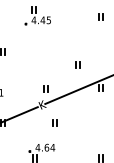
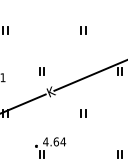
part: (77, 64) -> (82, 29), moved
part: (45, 88) -> (41, 71), moved
part: (54, 122) -> (82, 112), moved

